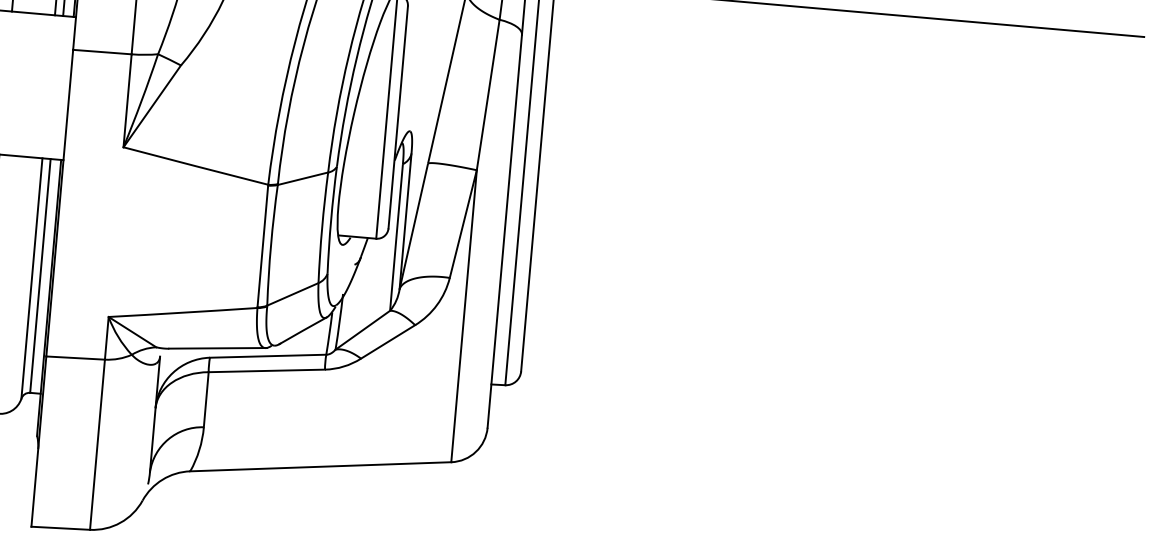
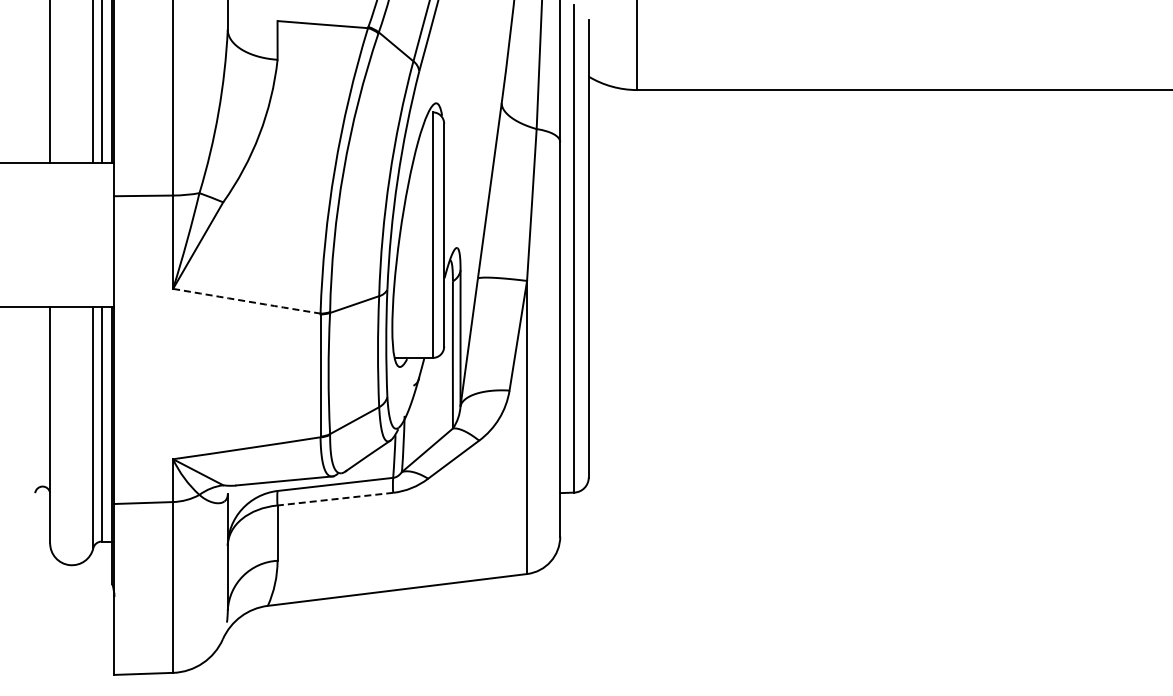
arc: (195, 166) -> (246, 301), solid -> dashed
line: (265, 371) -> (334, 499), solid -> dashed

